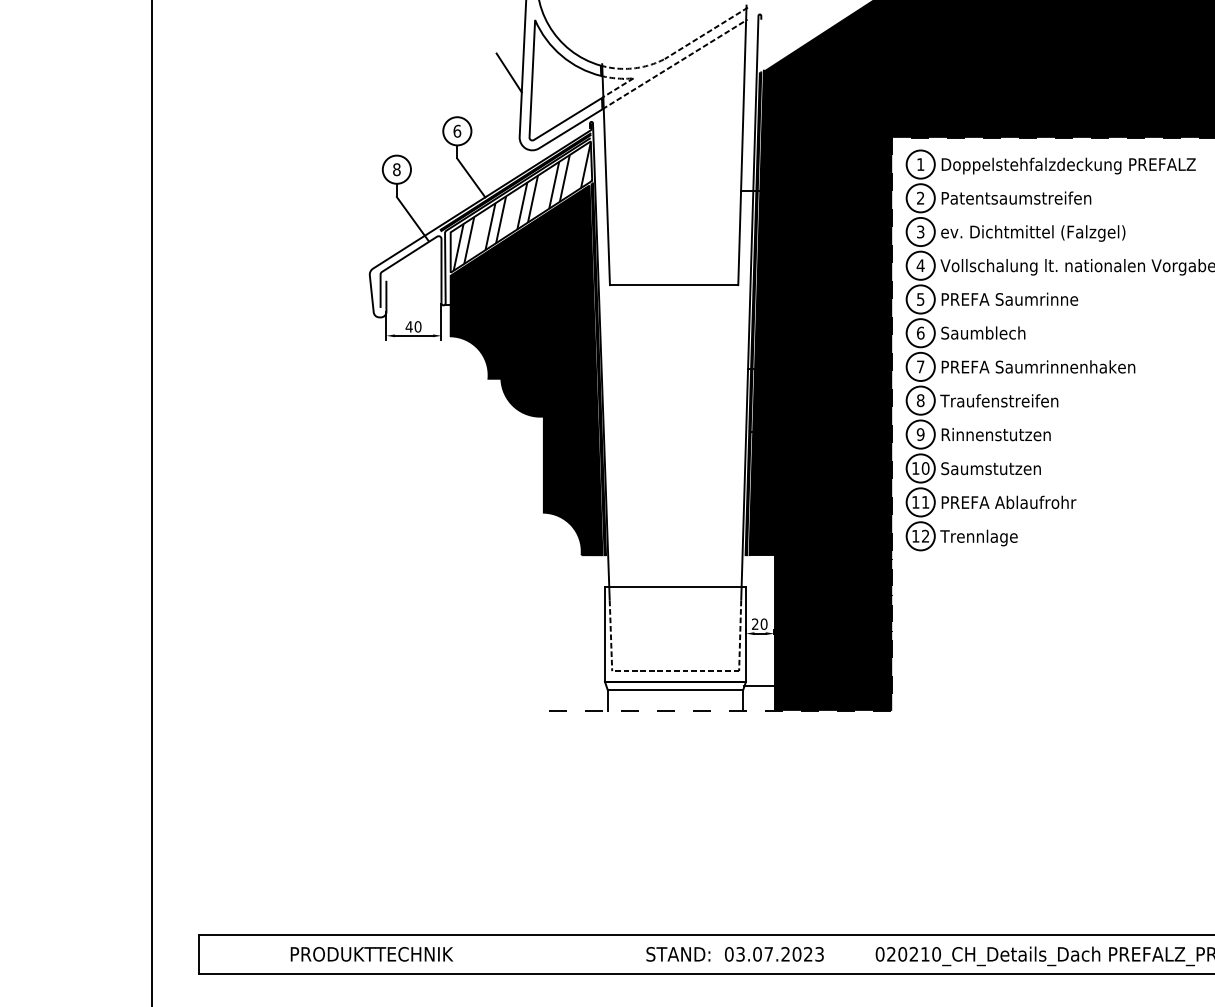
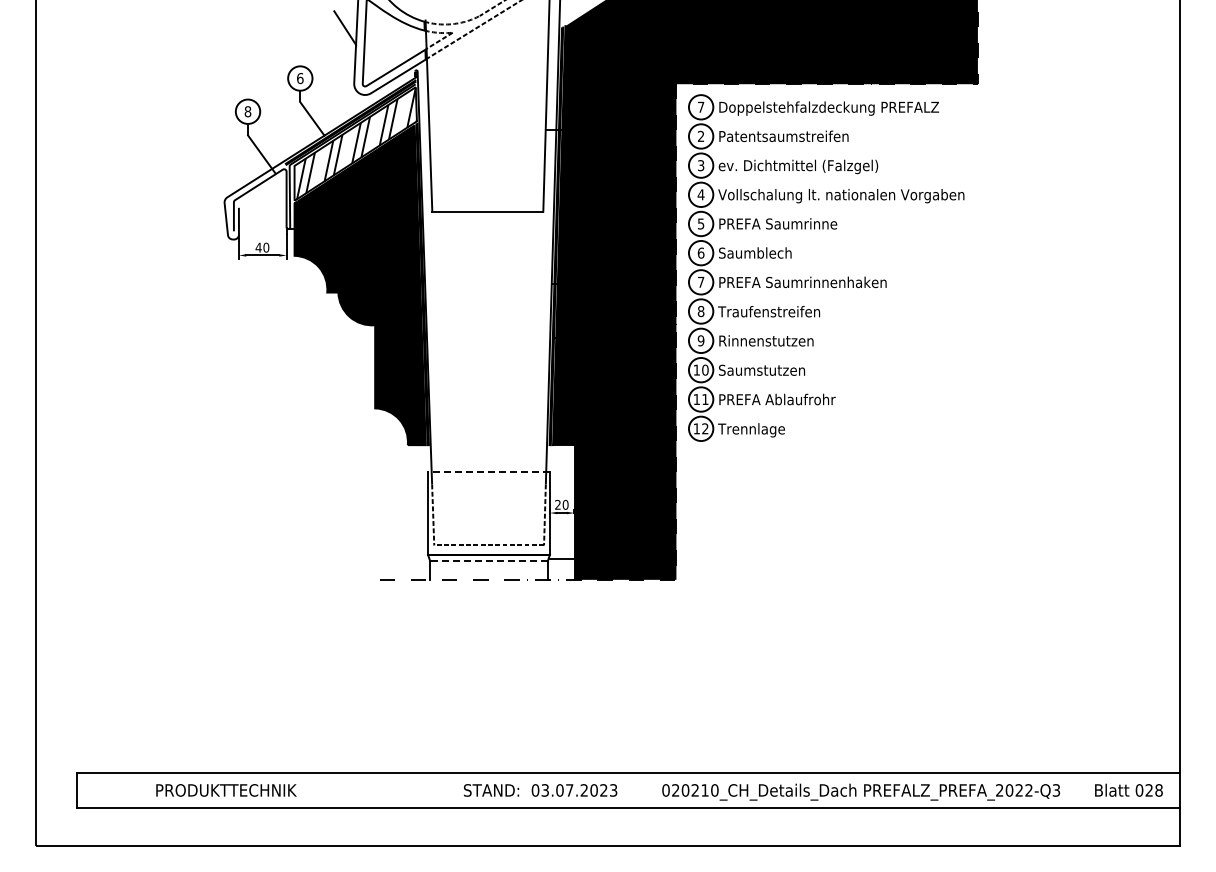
text: (921, 163) -> (701, 106), 1 -> 7
line: (674, 586) -> (488, 472), solid -> dashed
line: (674, 689) -> (488, 561), solid -> dashed

